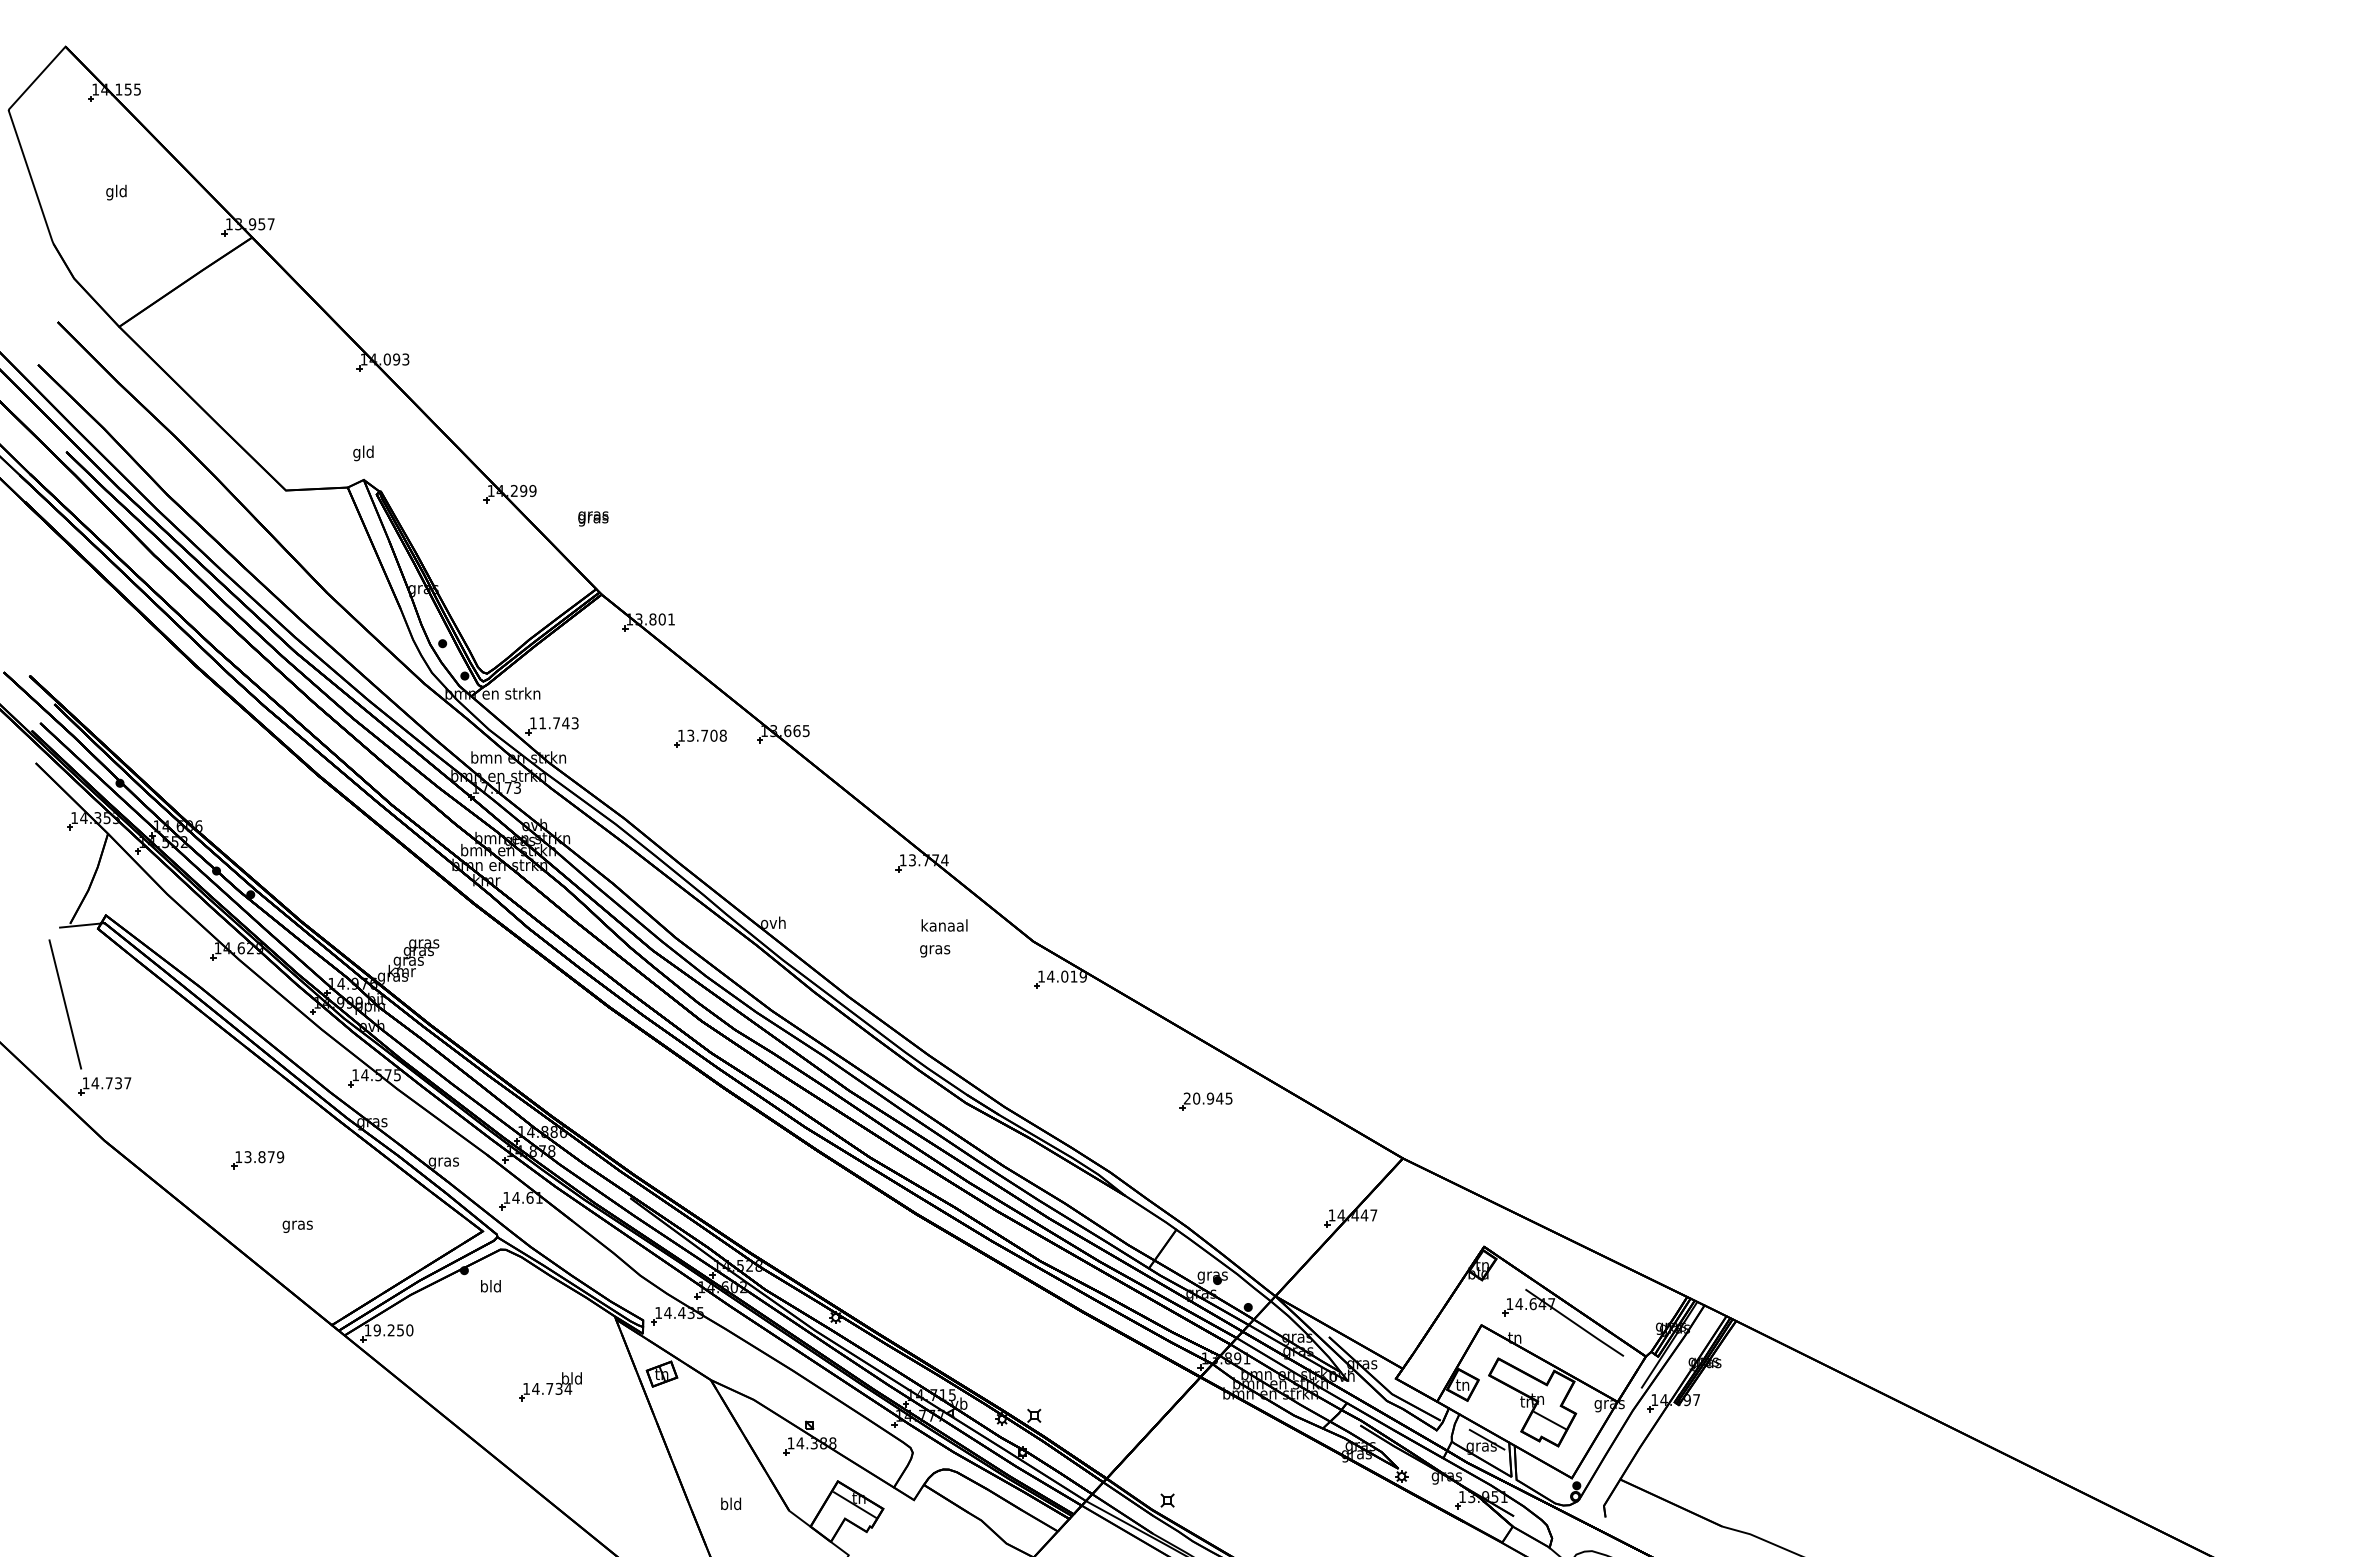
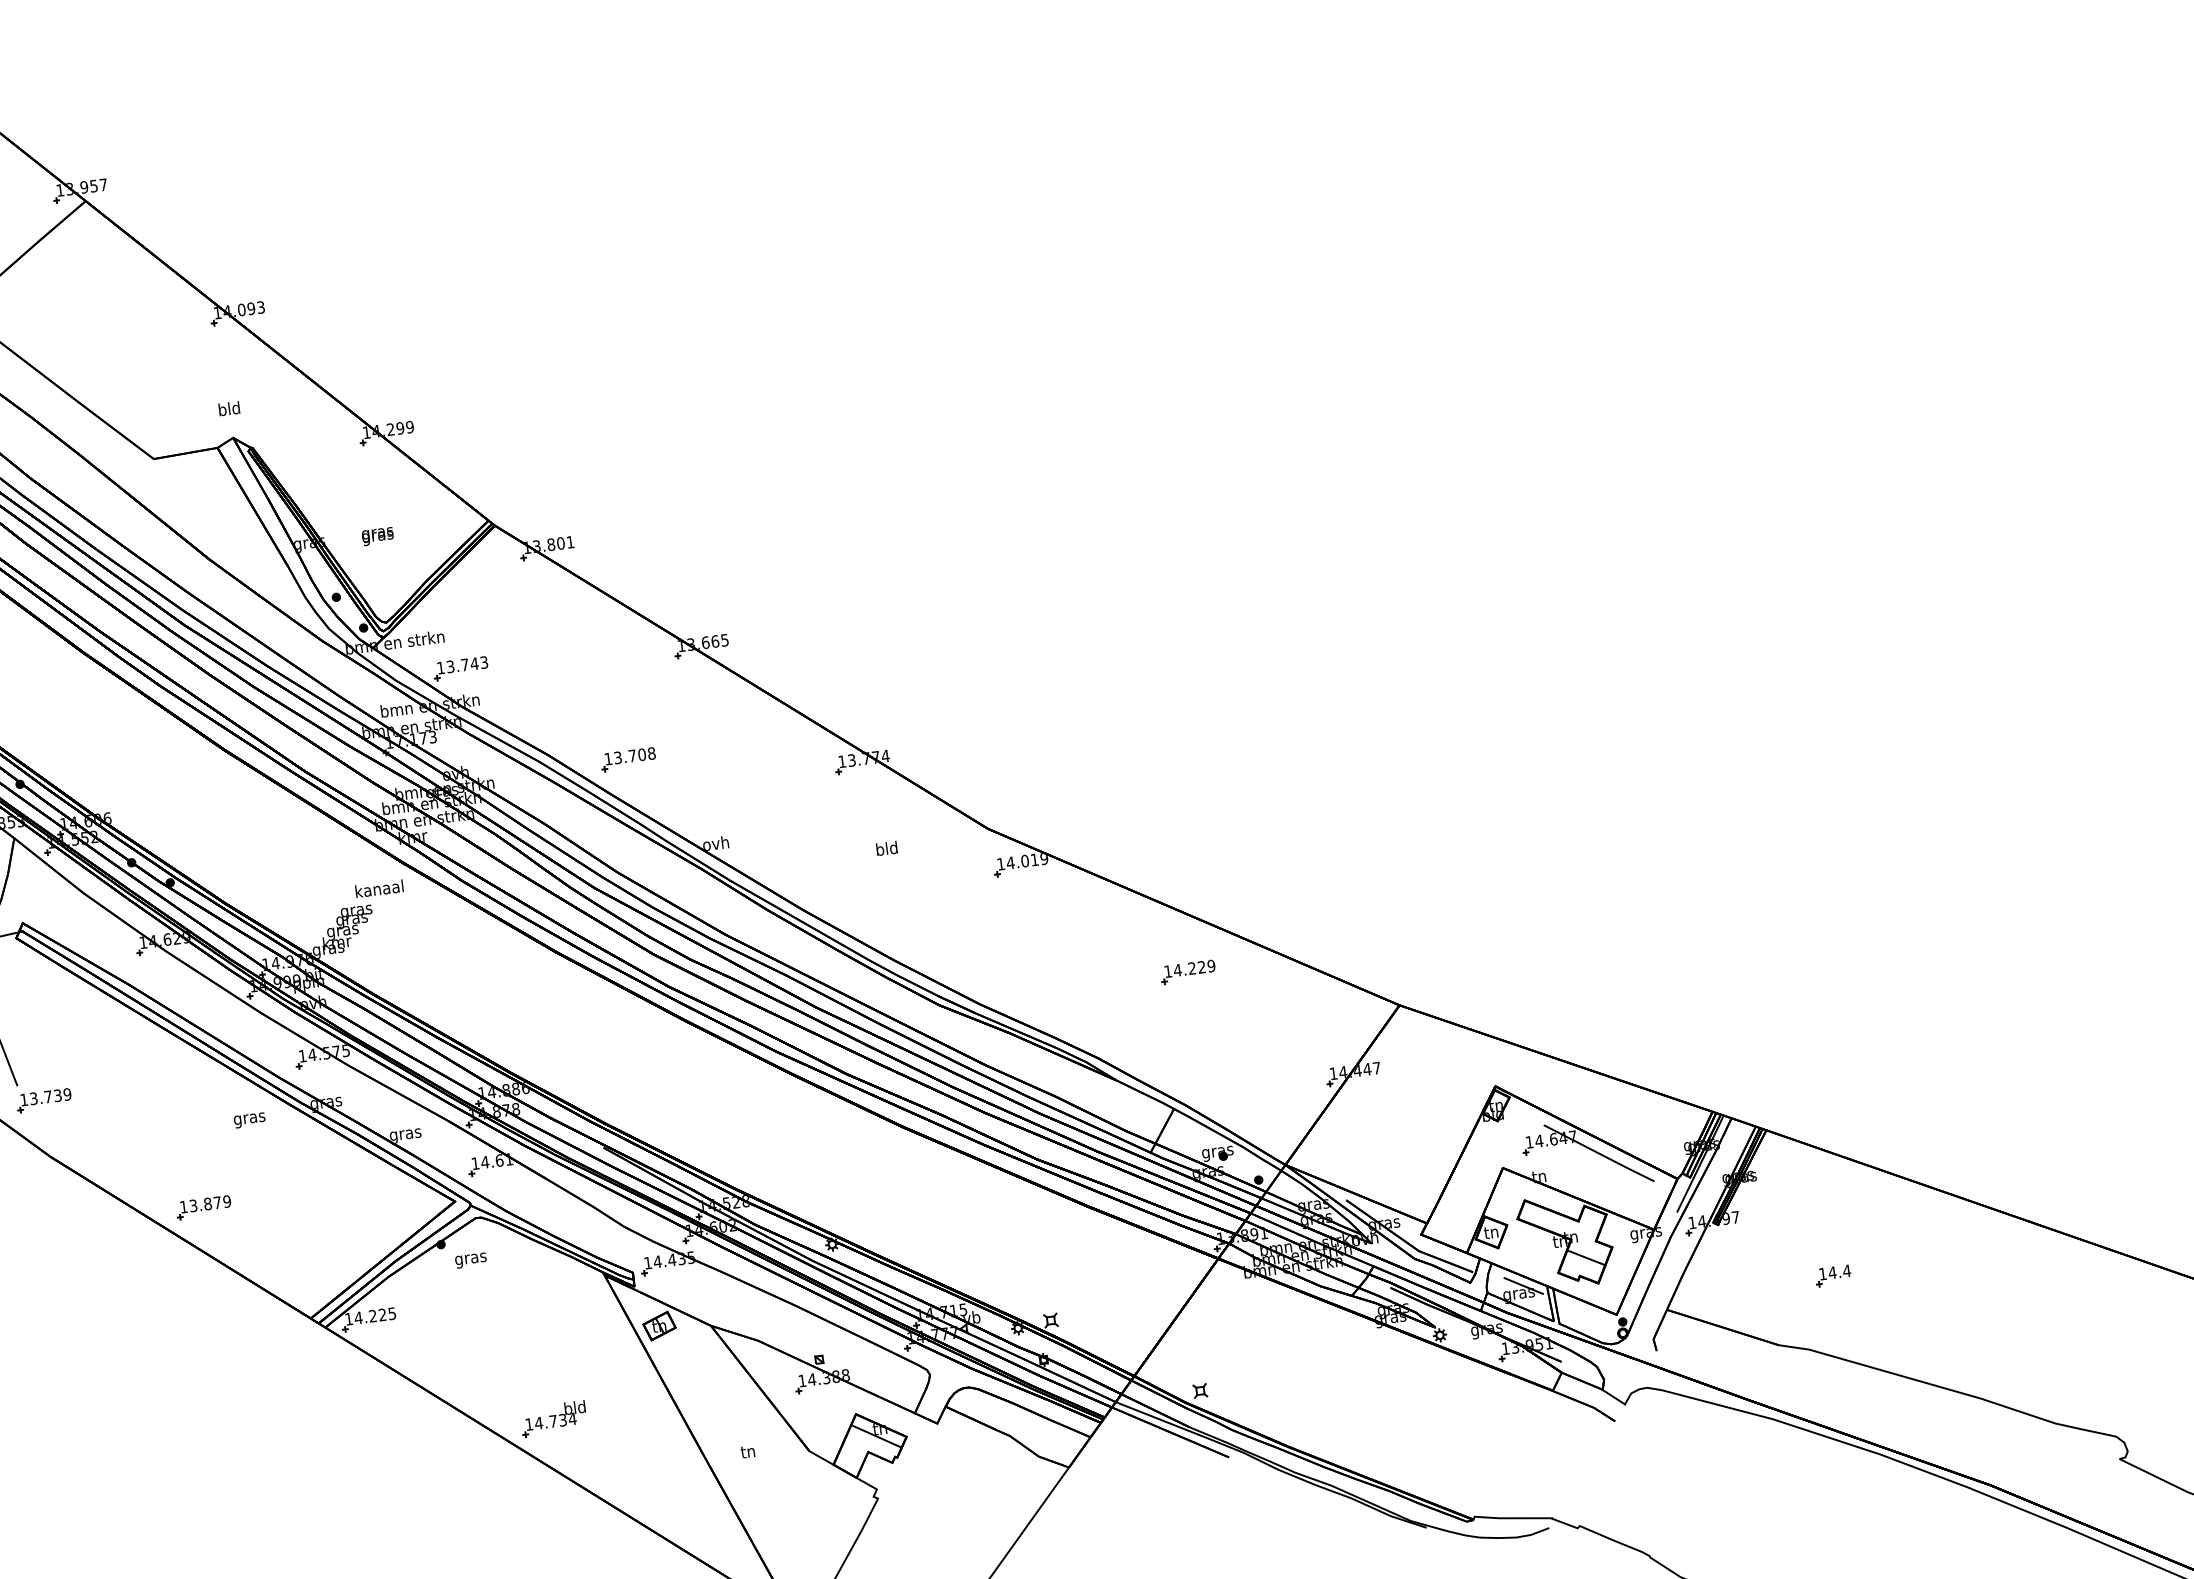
text: (356, 453) -> (222, 411), gld -> bld
text: (593, 518) -> (377, 536), moved
text: (542, 723) -> (450, 667), 11.743 -> 13.743
part: (700, 738) -> (628, 759), moved
text: (944, 925) -> (379, 888), moved
text: (935, 949) -> (887, 849), gras -> bld
text: (111, 1083) -> (50, 1096), 14.737 -> 13.739
text: (1207, 1098) -> (1189, 968), 20.945 -> 14.229
part: (257, 1160) -> (203, 1208), moved
text: (297, 1226) -> (249, 1120), moved
text: (490, 1287) -> (470, 1258), bld -> gras
text: (393, 1330) -> (375, 1316), 19.250 -> 14.225
part: (550, 1386) -> (553, 1418), moved
part: (1782, 1467) -> (1833, 1276), added
text: (731, 1503) -> (748, 1451), bld -> tn

